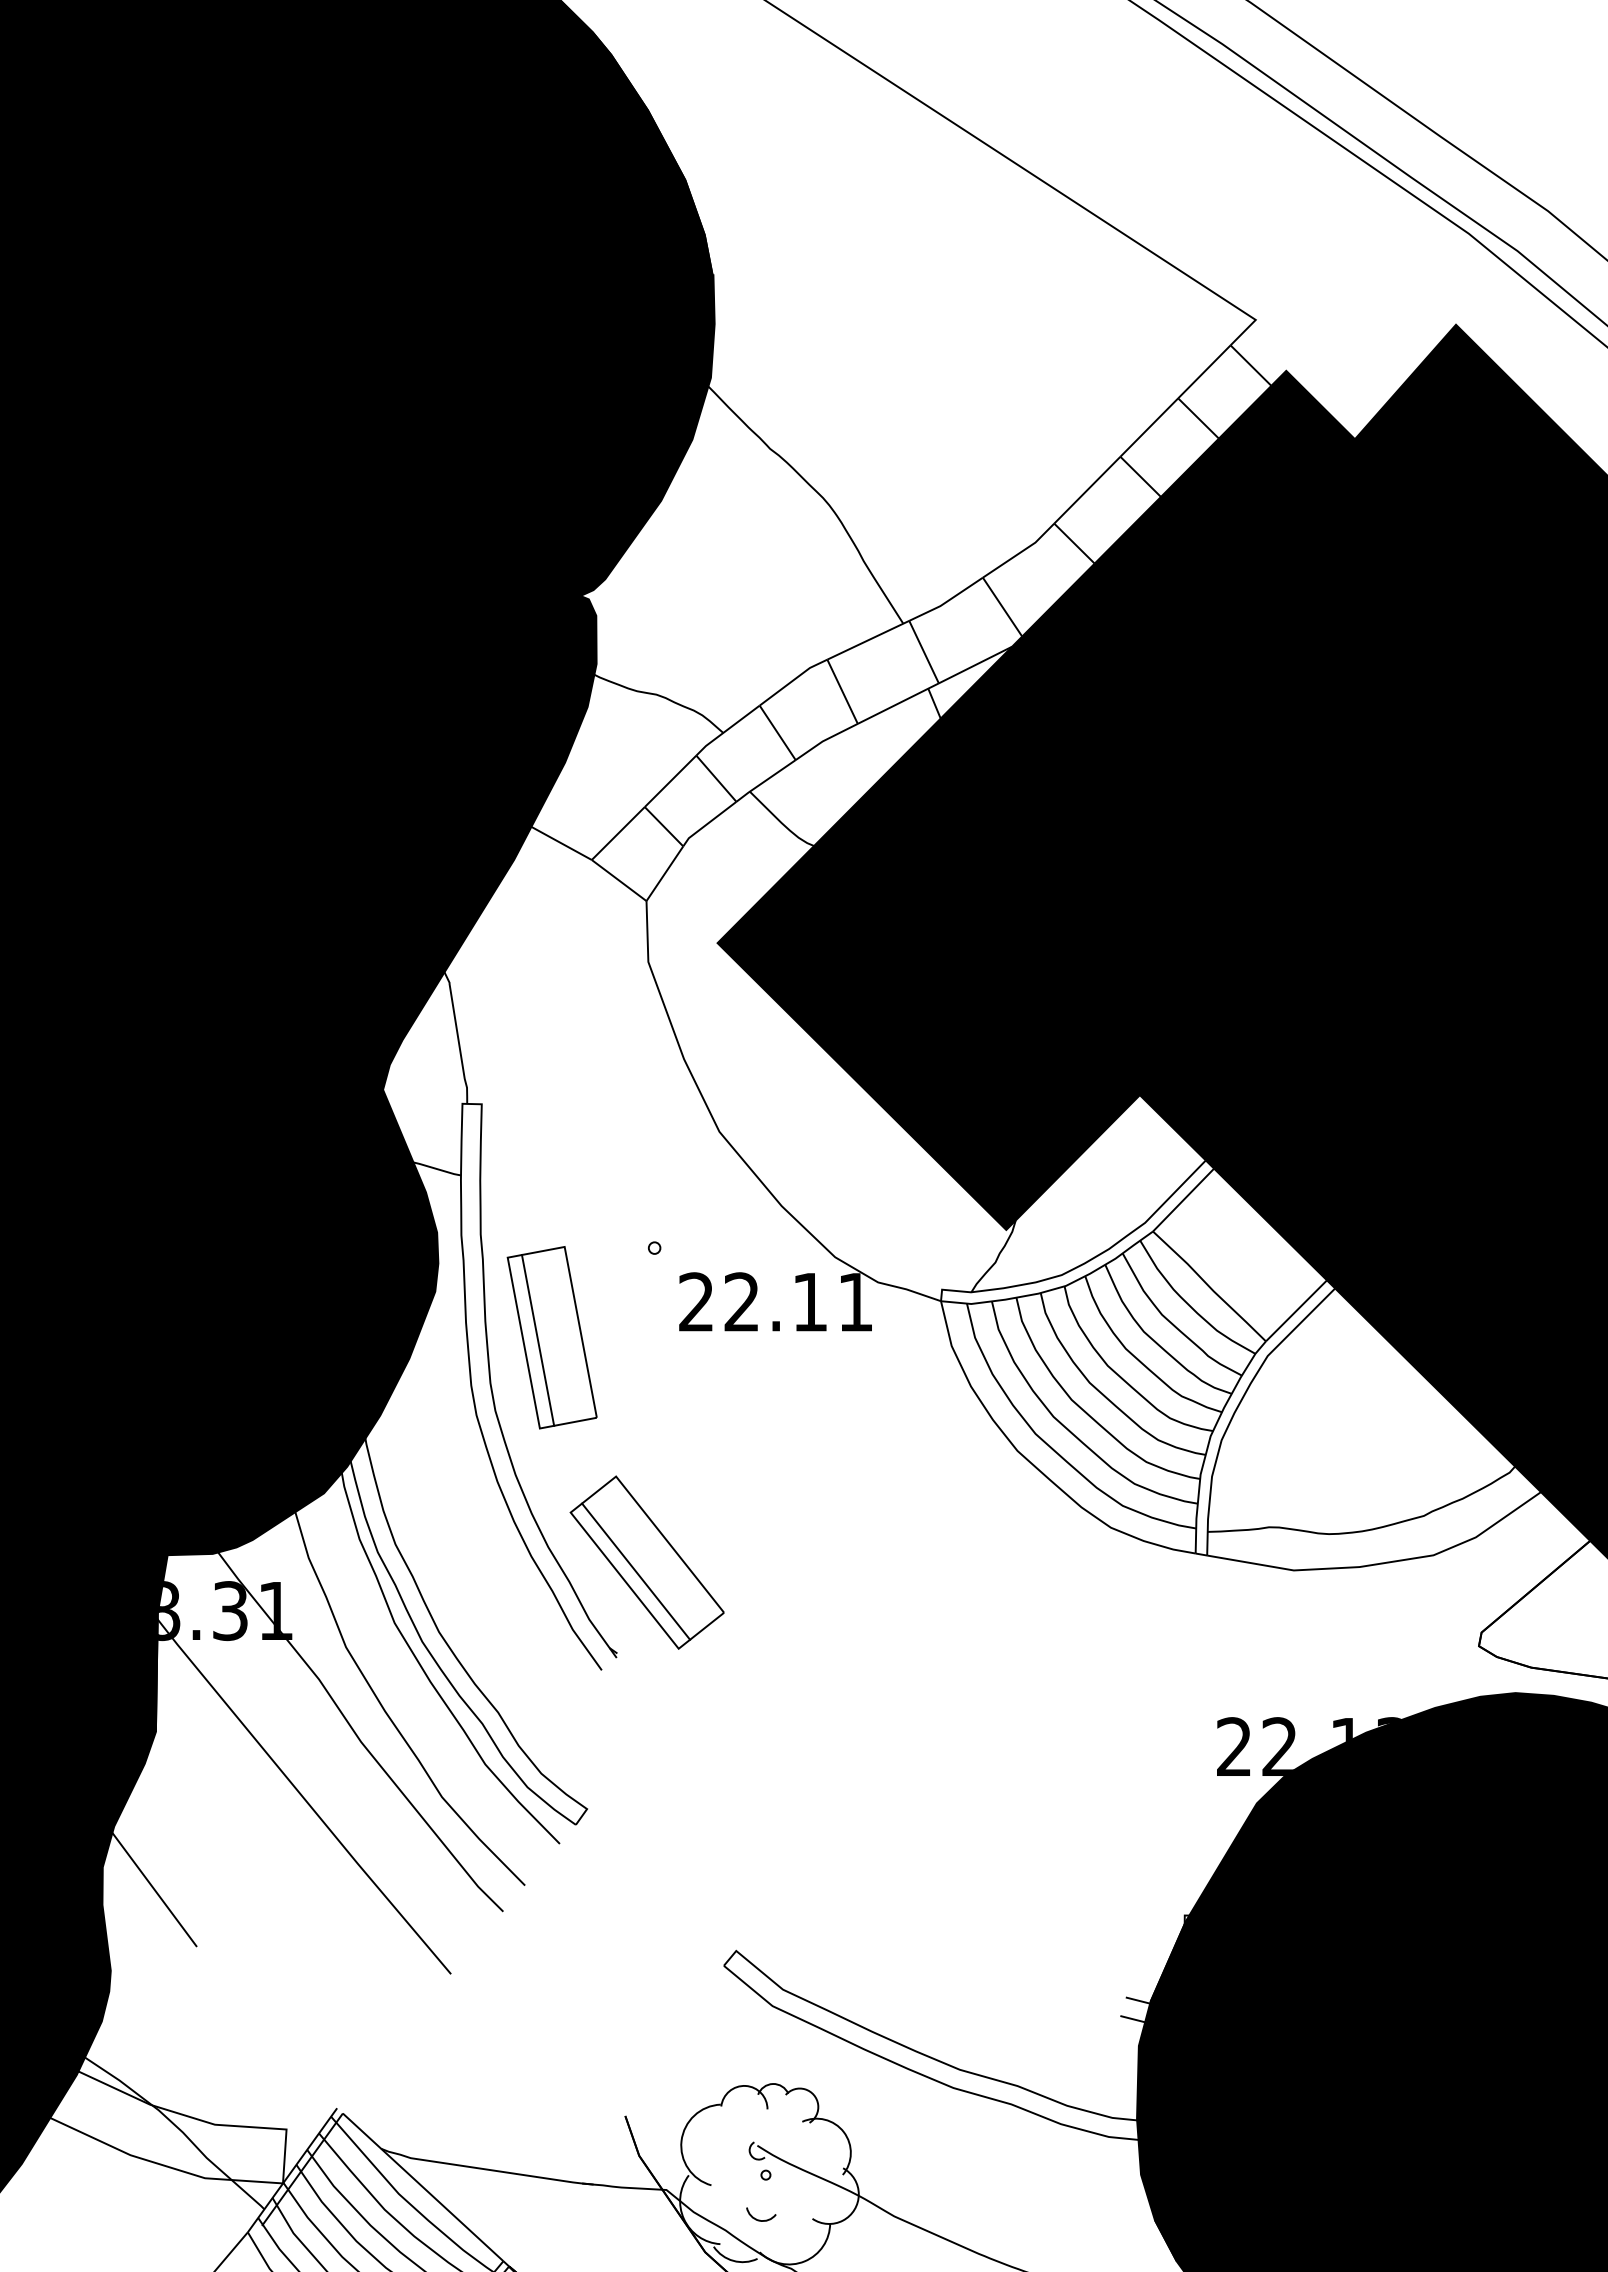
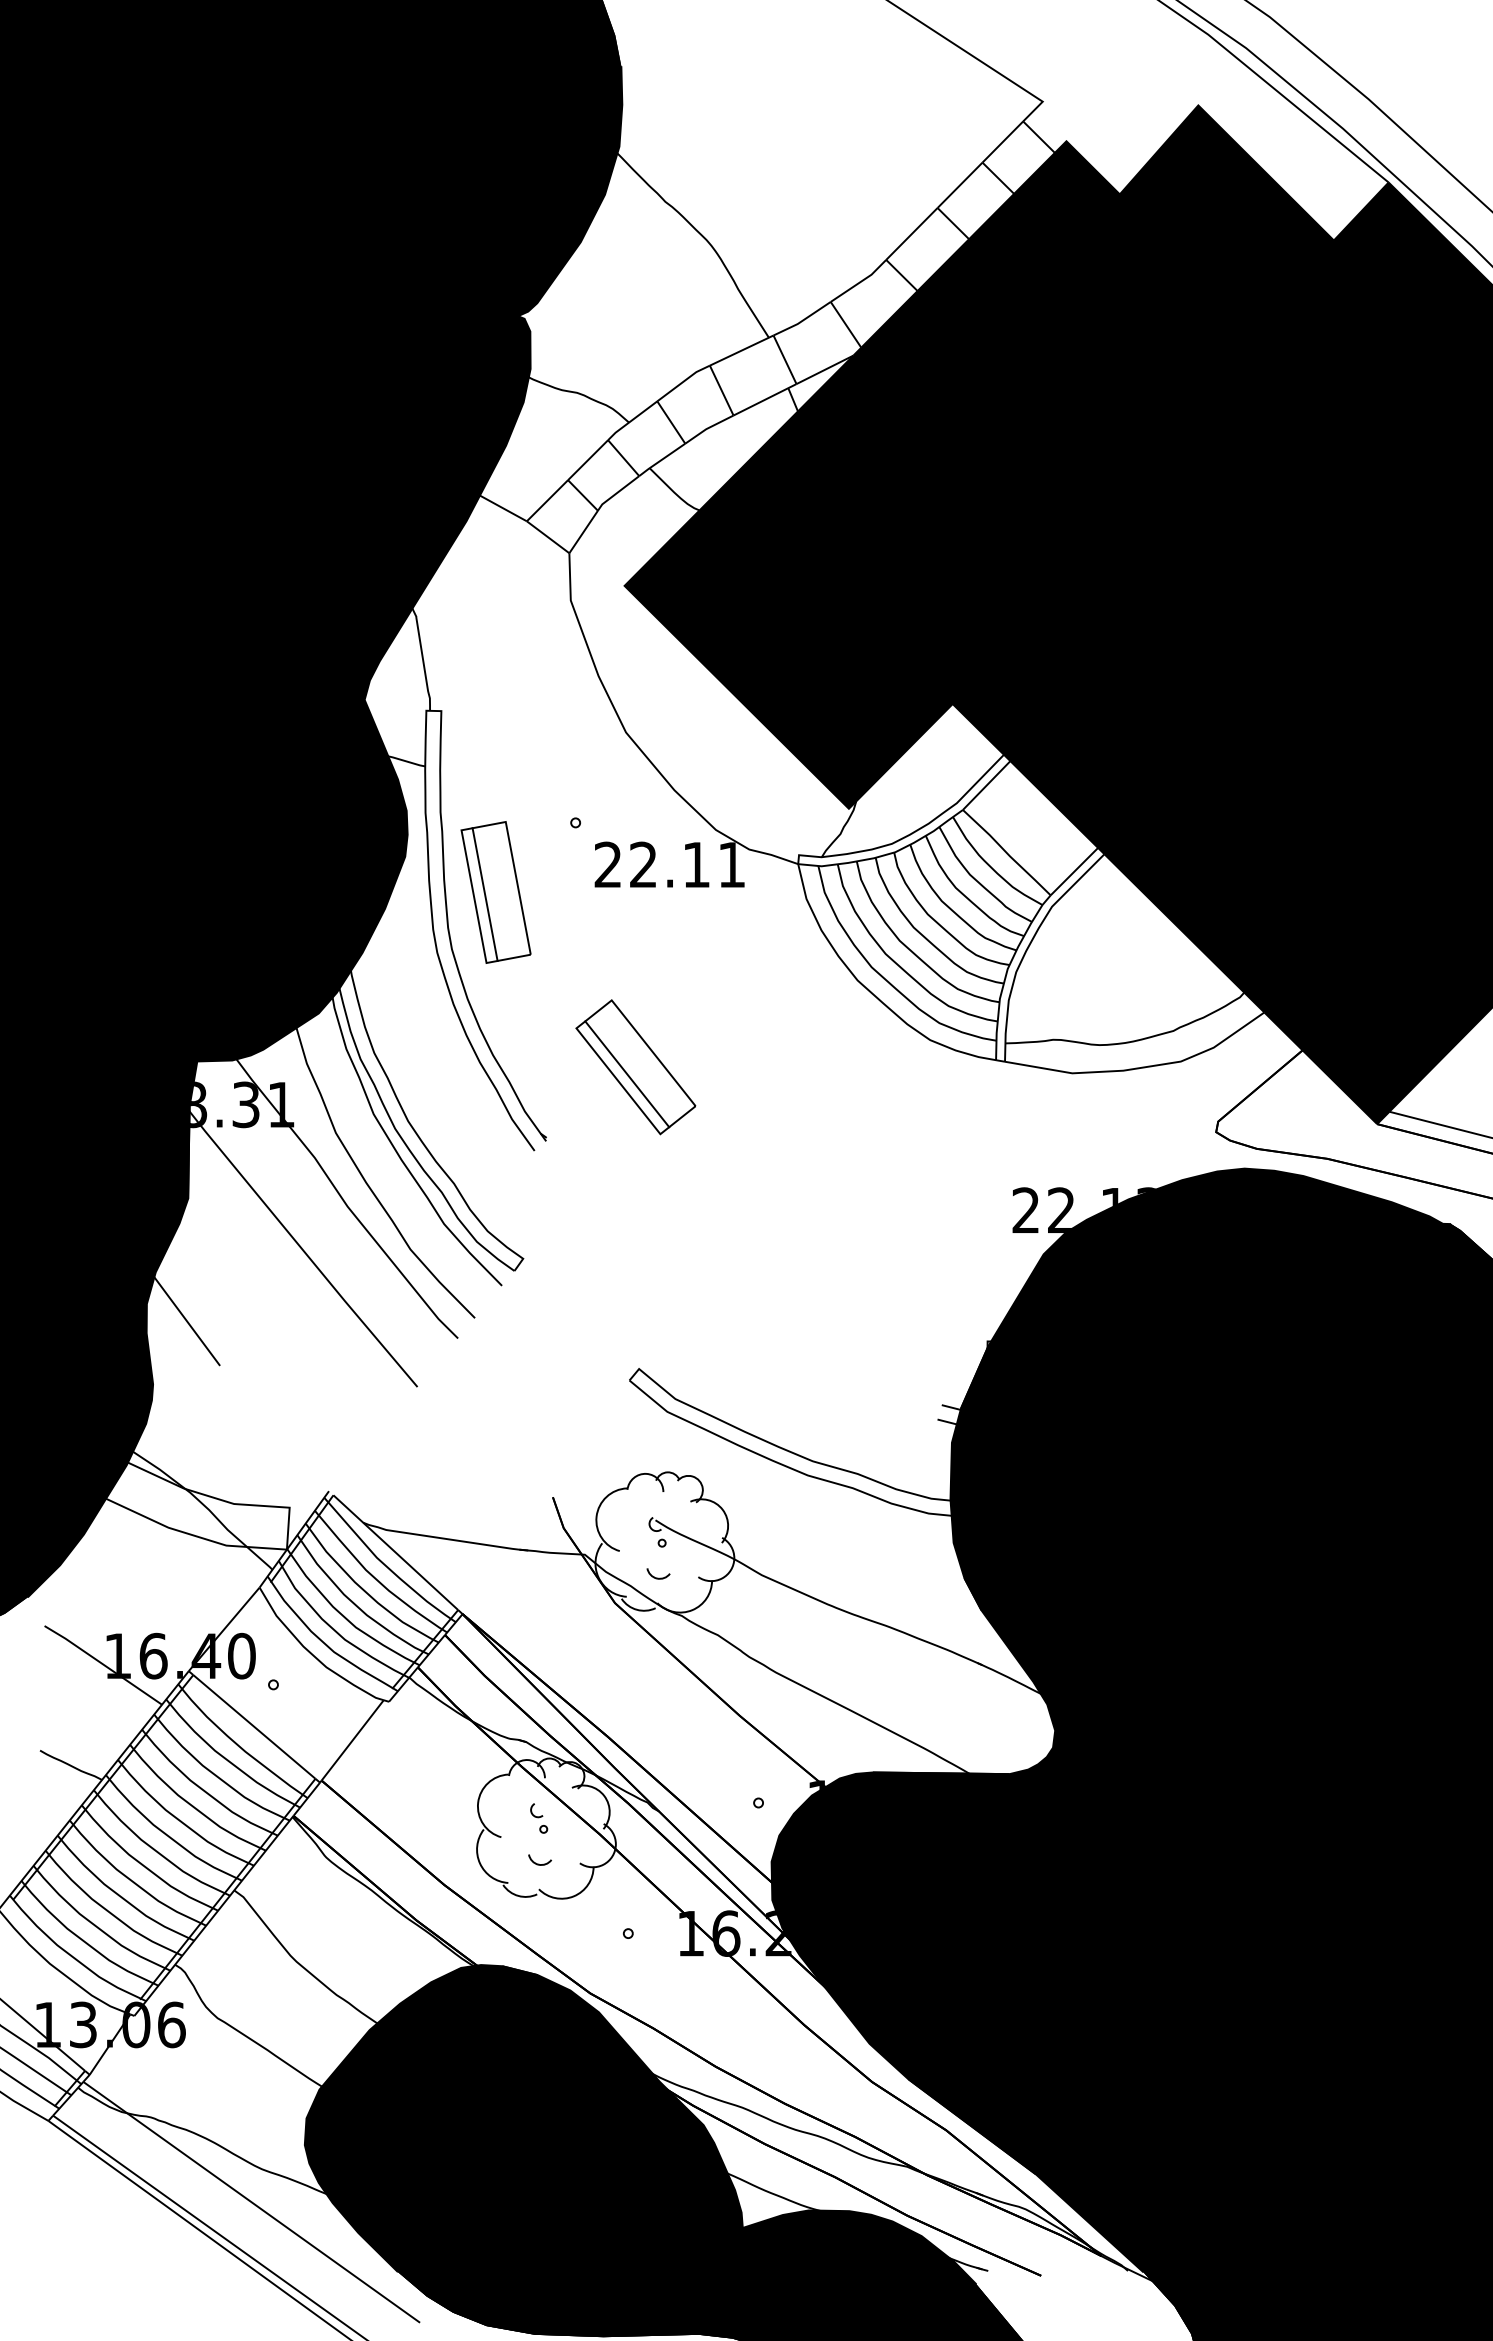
part: (646, 1562) -> (635, 1067), moved

